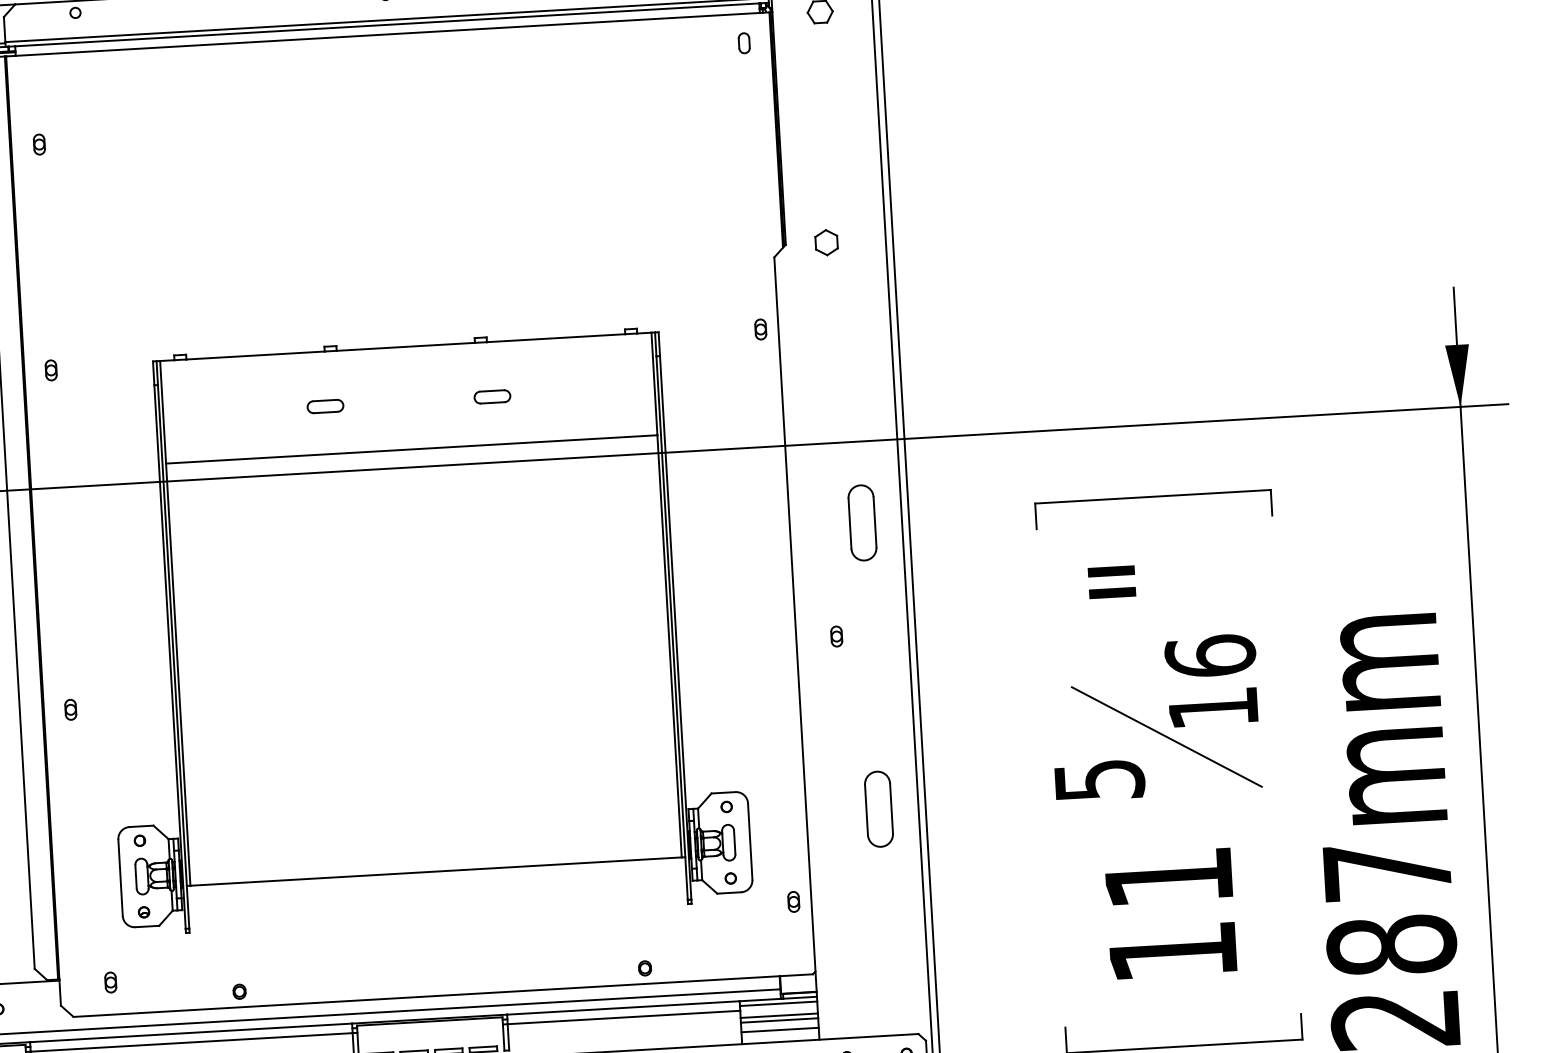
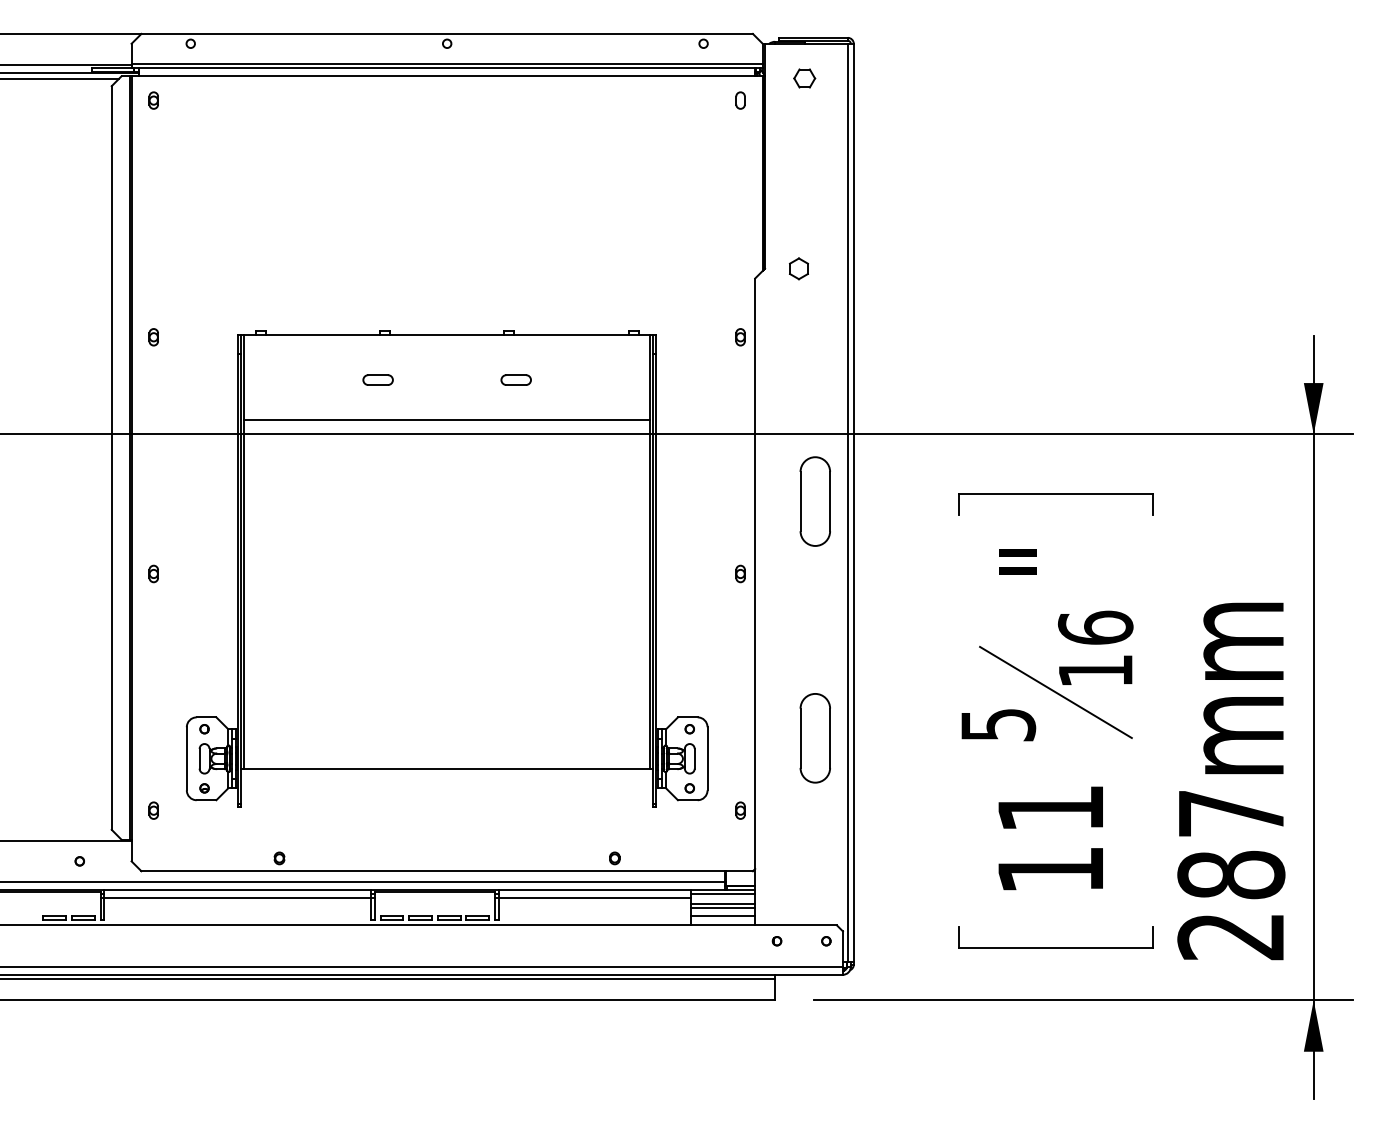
part: (39, 144) -> (153, 100), moved
part: (861, 522) -> (814, 501), size x1.43
part: (836, 635) -> (740, 573), moved
part: (70, 709) -> (153, 573), moved
part: (878, 809) -> (814, 738), size x1.43
part: (110, 982) -> (153, 810), moved

